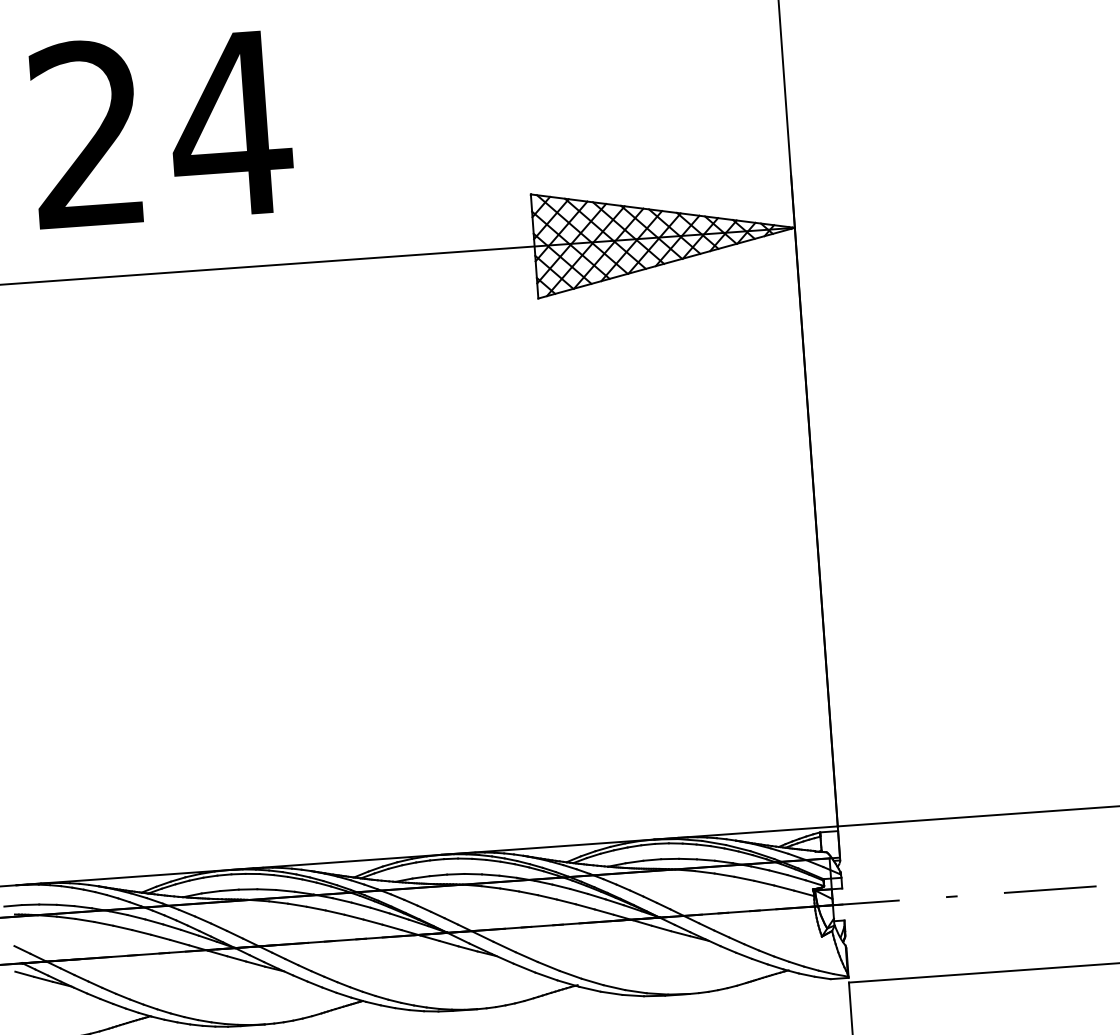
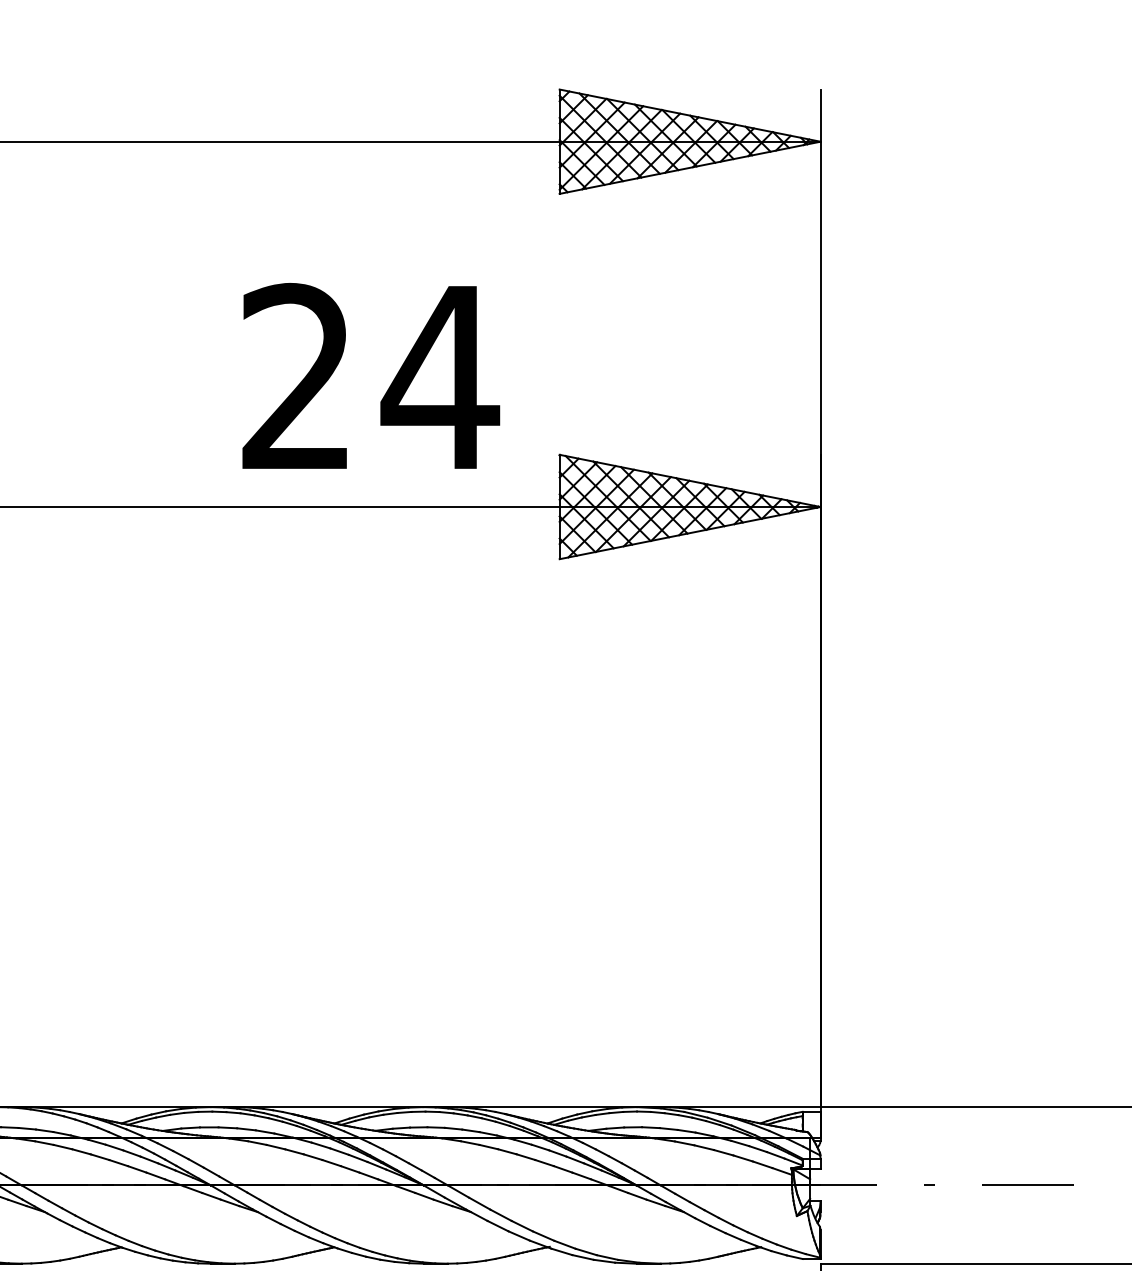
text: (161, 127) -> (371, 375), moved

